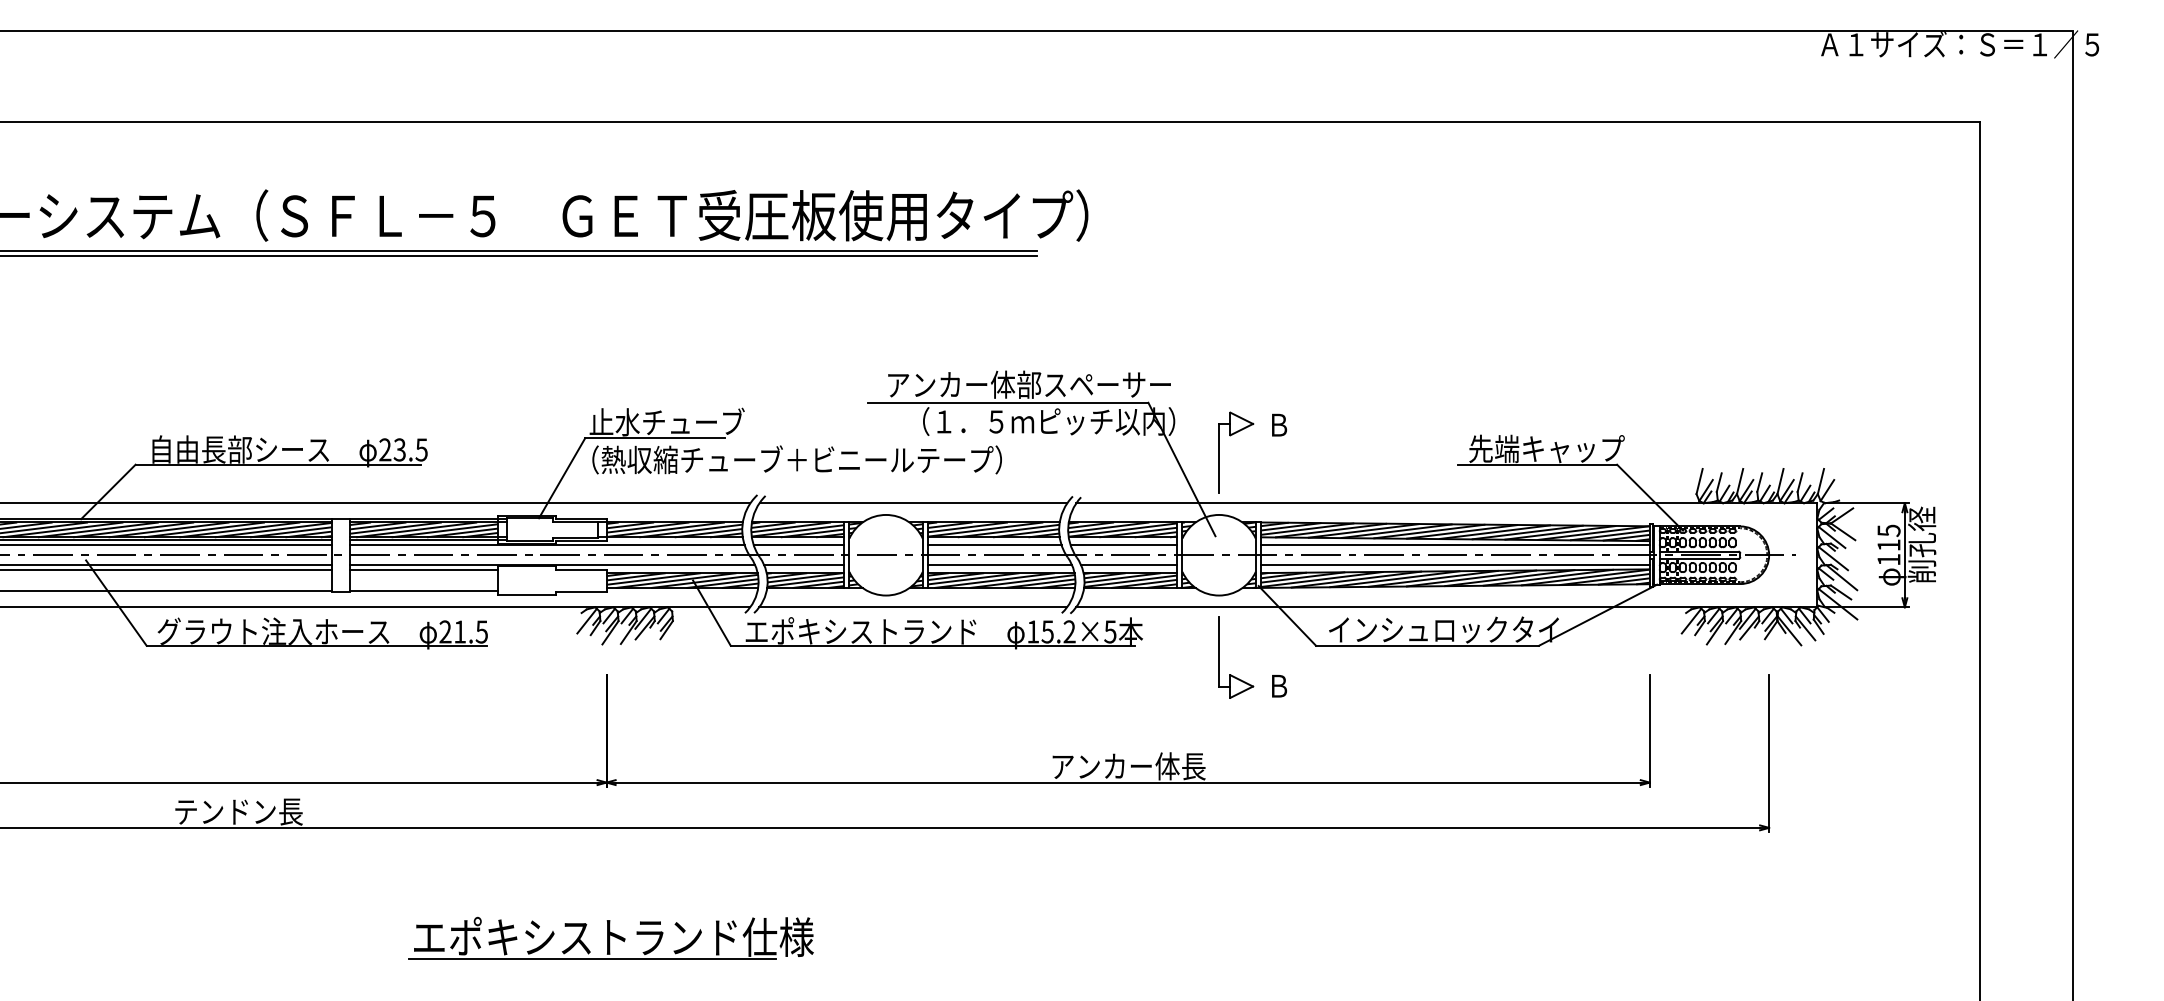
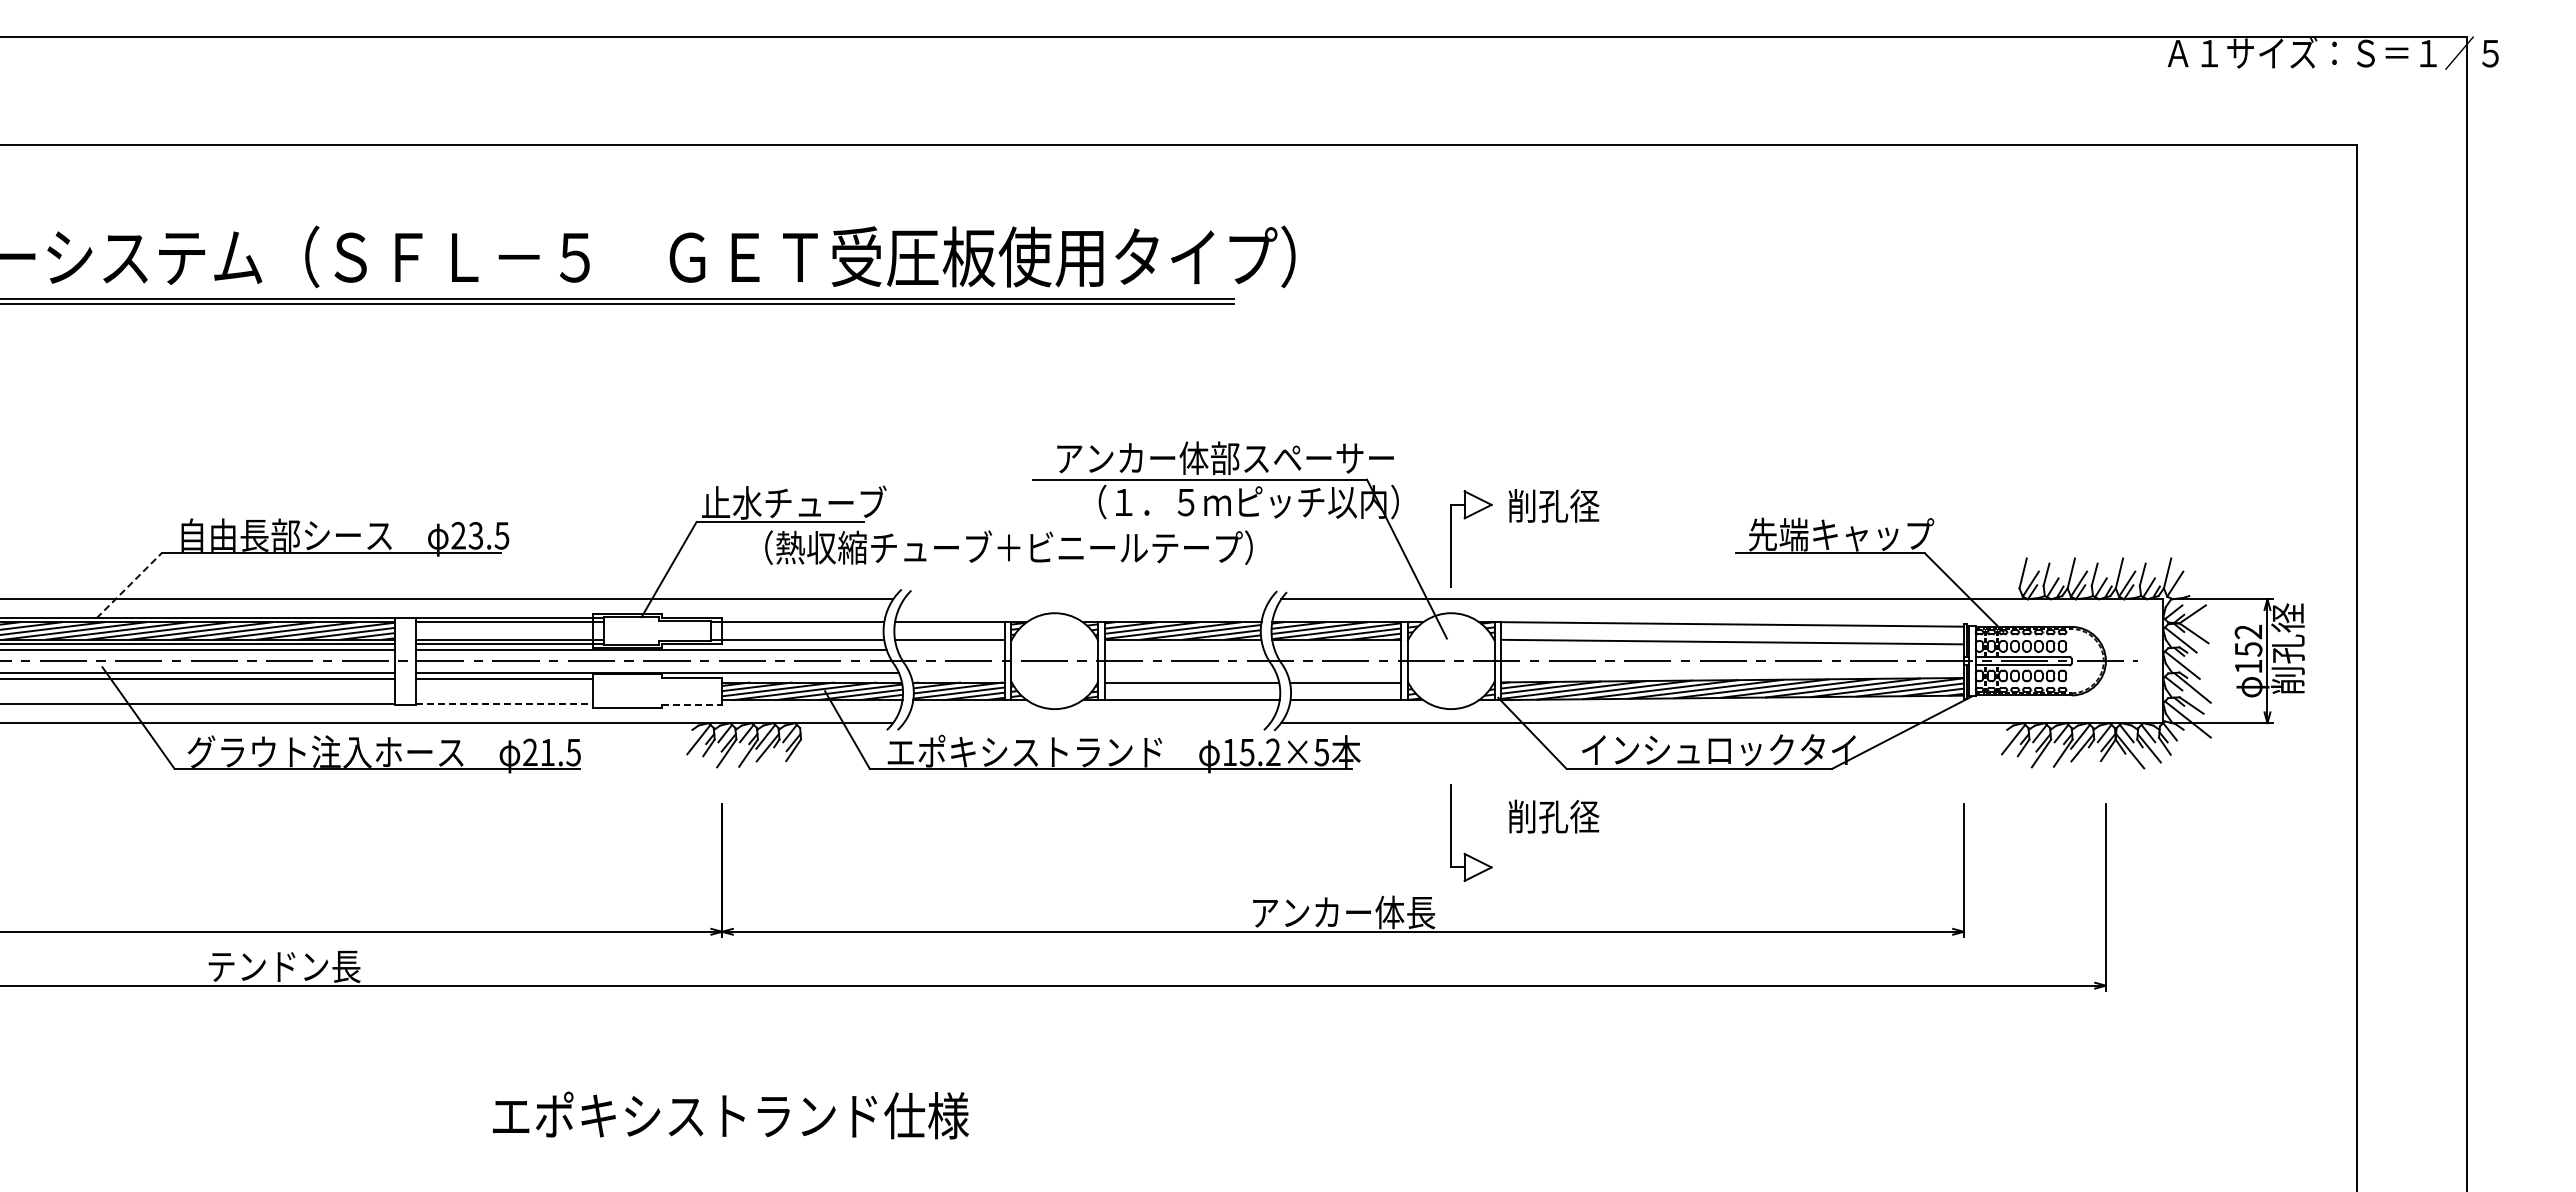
text: (1305, 424) -> (1553, 505), Ｂ -> 削孔径
text: (796, 459) -> (1008, 547), moved
line: (108, 491) -> (129, 585), solid -> dashed
line: (913, 503) -> (1087, 599), removed
hatch: (423, 529) -> (504, 630), removed
hatch: (674, 529) -> (802, 630), removed
hatch: (797, 529) -> (949, 630), removed
hatch: (1455, 532) -> (1732, 633), removed
text: (1888, 537) -> (2248, 640), 115 -> 152
line: (798, 545) -> (950, 649), removed
line: (994, 545) -> (1183, 649), removed
line: (1123, 545) -> (1337, 649), removed
line: (1455, 545) -> (1732, 649), removed
line: (803, 564) -> (956, 672), removed
line: (1000, 564) -> (1190, 672), removed
line: (1128, 564) -> (1343, 672), removed
line: (1455, 564) -> (1732, 672), removed
hatch: (1001, 580) -> (1192, 691), removed
hatch: (1130, 580) -> (1345, 691), removed
line: (424, 590) -> (505, 703), solid -> dashed
line: (581, 591) -> (692, 704), solid -> dashed
line: (912, 607) -> (1086, 723), removed
part: (1219, 657) -> (1451, 832), moved
text: (1305, 685) -> (1553, 816), Ｂ -> 削孔径
line: (591, 959) -> (704, 1142), removed

